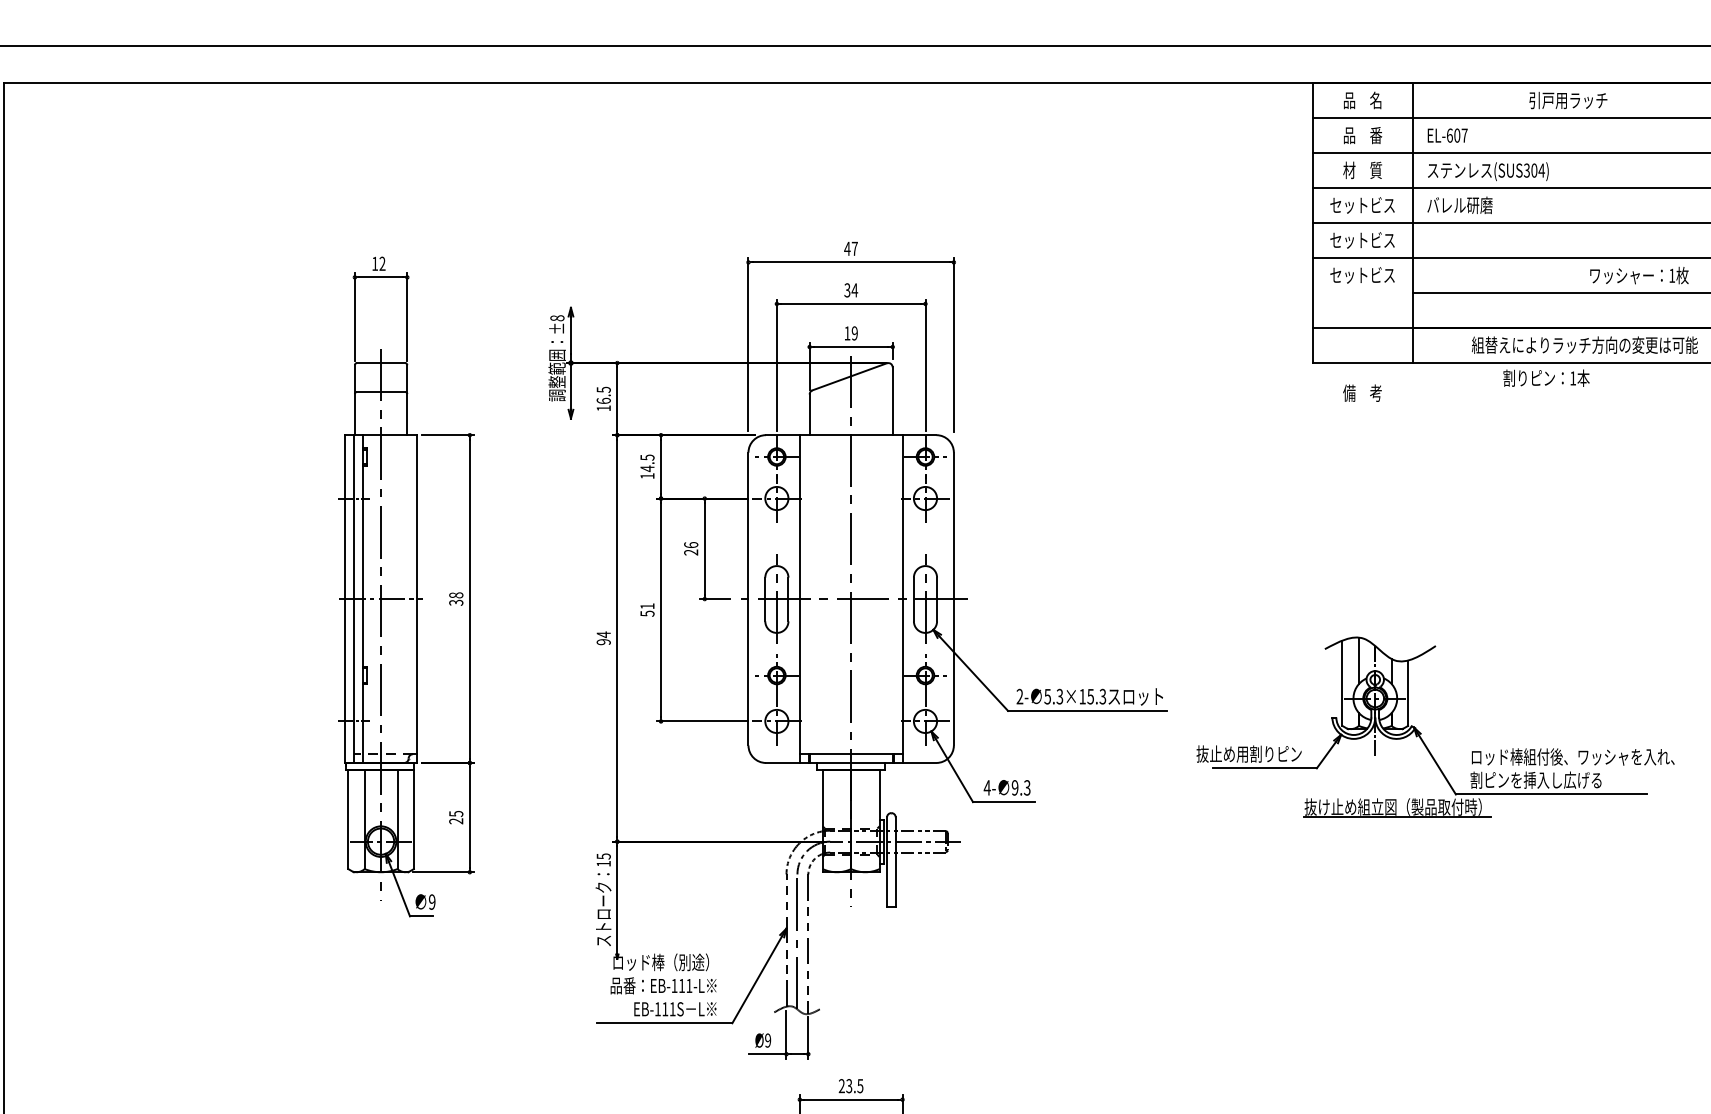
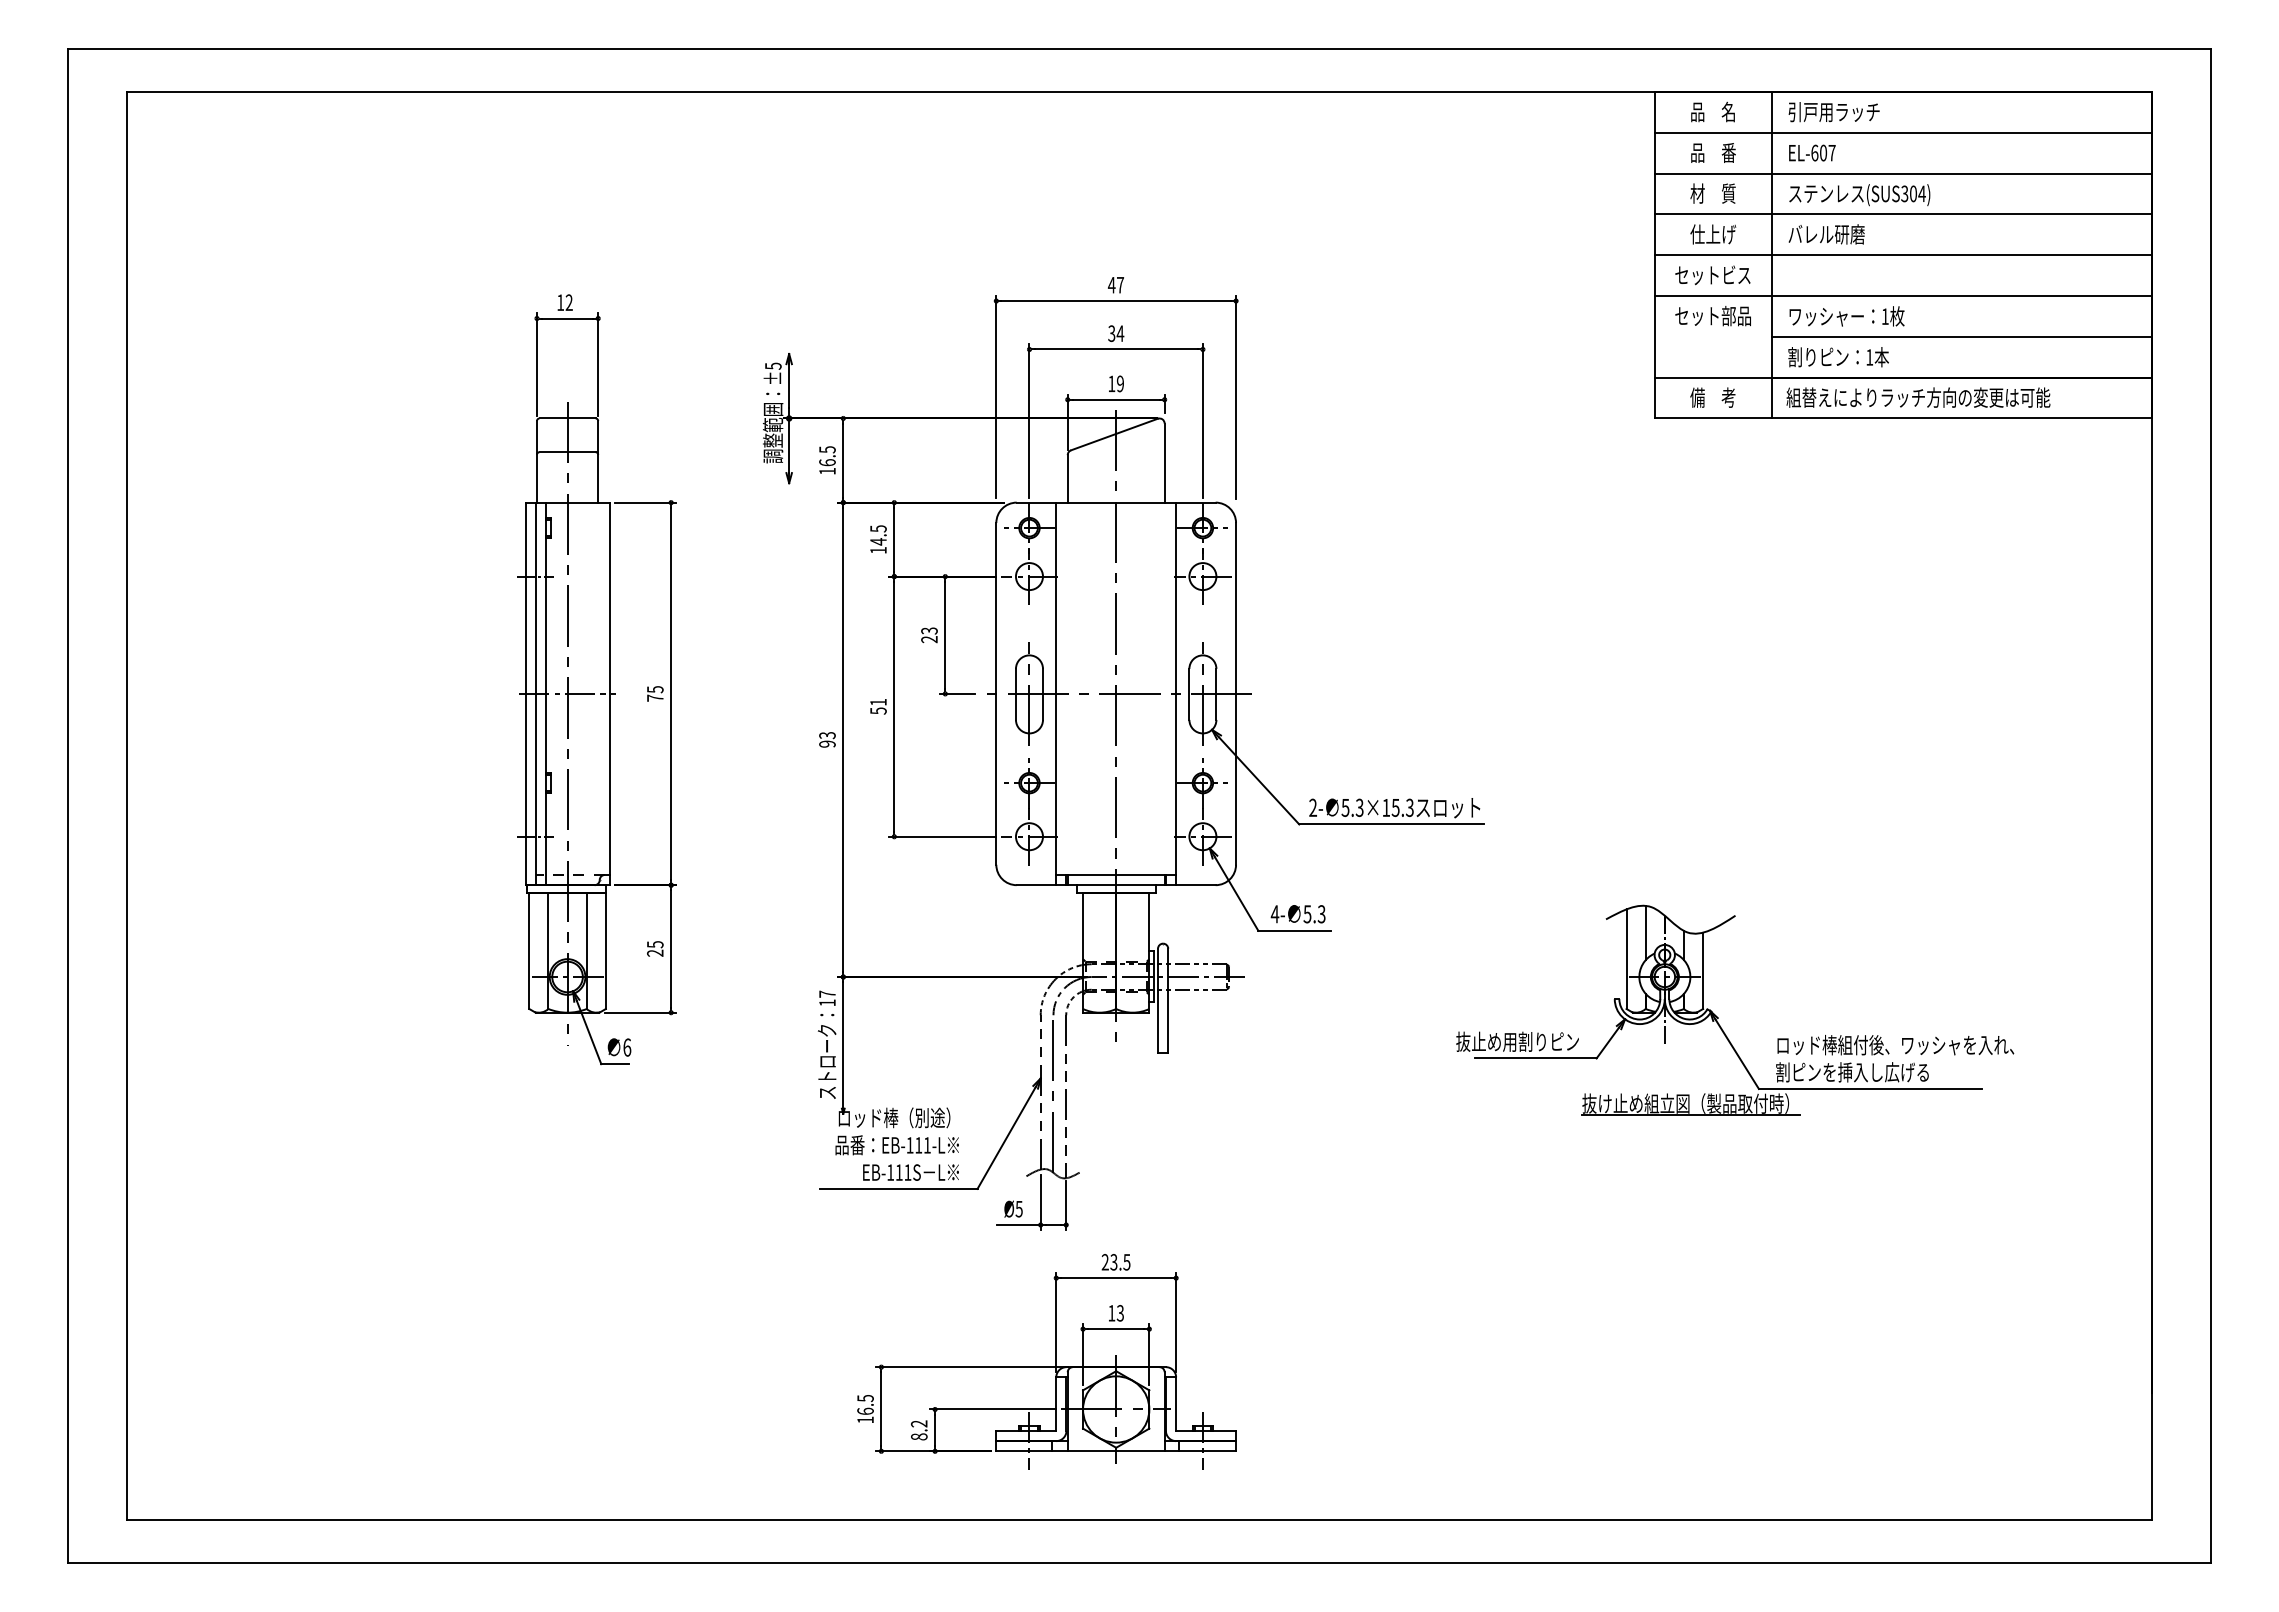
text: (1567, 100) -> (1833, 112), moved
text: (1362, 205) -> (1712, 234), セットビス -> 仕上げ
text: (1381, 275) -> (1735, 316), セットビス -> セット部品
text: (1638, 275) -> (1846, 316), moved
text: (557, 317) -> (773, 365), ±8 -> ±5
text: (1584, 345) -> (1918, 397), moved
text: (1546, 378) -> (1838, 357), moved
text: (1362, 393) -> (1712, 397), moved
text: (691, 544) -> (929, 630), 26 -> 23
text: (456, 598) -> (655, 693), 38 -> 75
text: (603, 634) -> (827, 735), 94 -> 93
part: (1421, 733) -> (1718, 1017), moved
text: (1015, 788) -> (1307, 914), 9.3 -> 5.3
text: (603, 855) -> (827, 993), 15 -> 17
text: (432, 902) -> (627, 1047), 9 -> 6
text: (767, 1040) -> (1018, 1208), Ø9 -> Ø5

